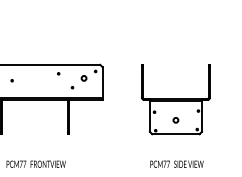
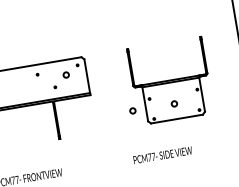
circle: (137, 120) -> (132, 111), added
text: (176, 163) -> (162, 154), moved

